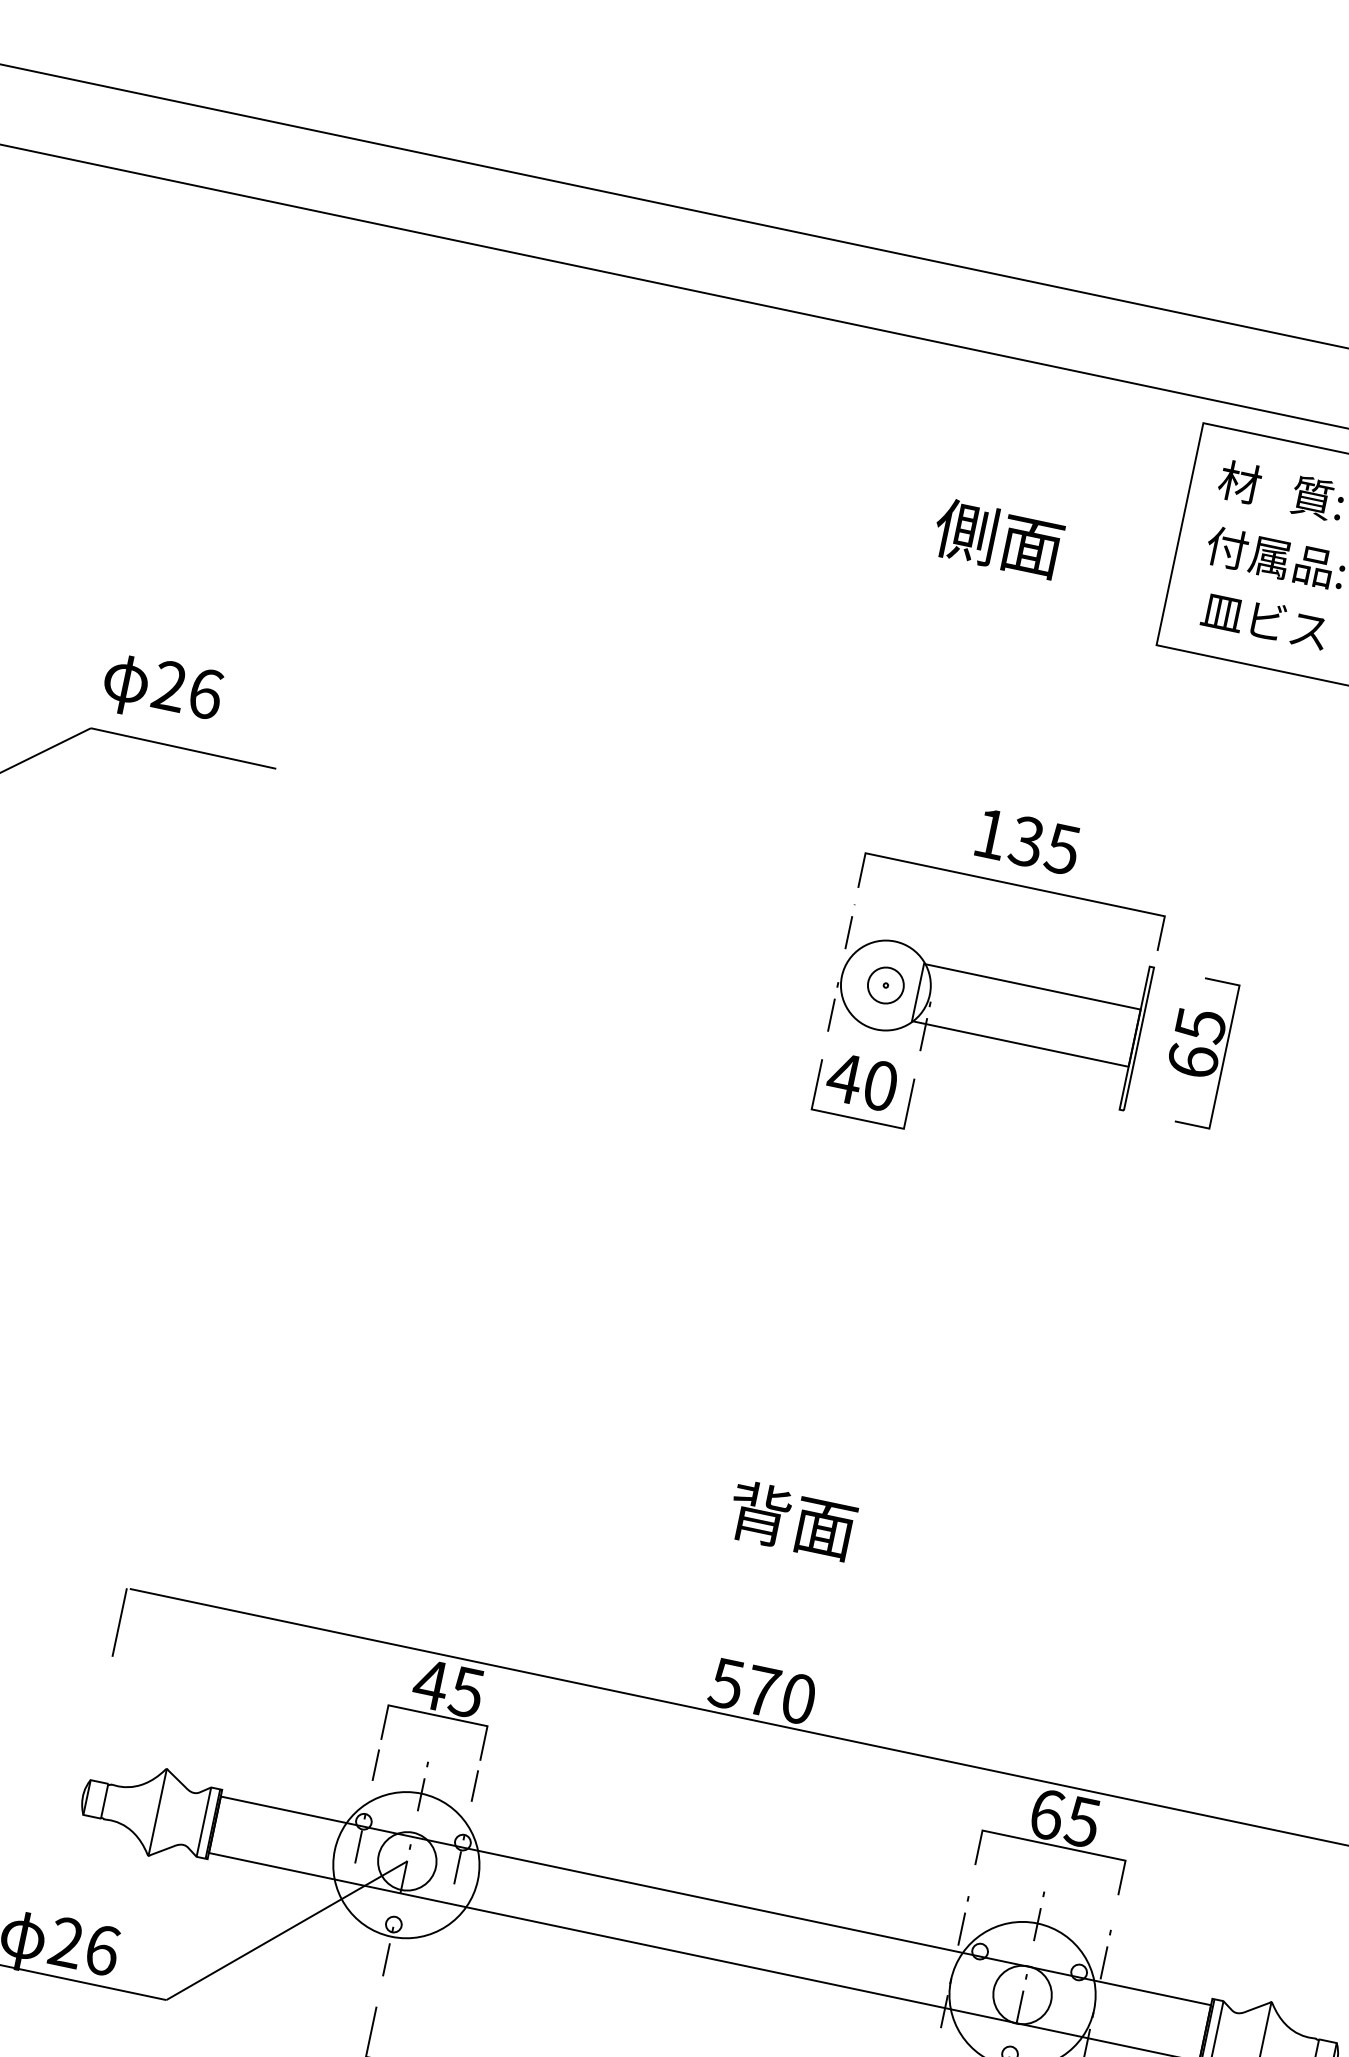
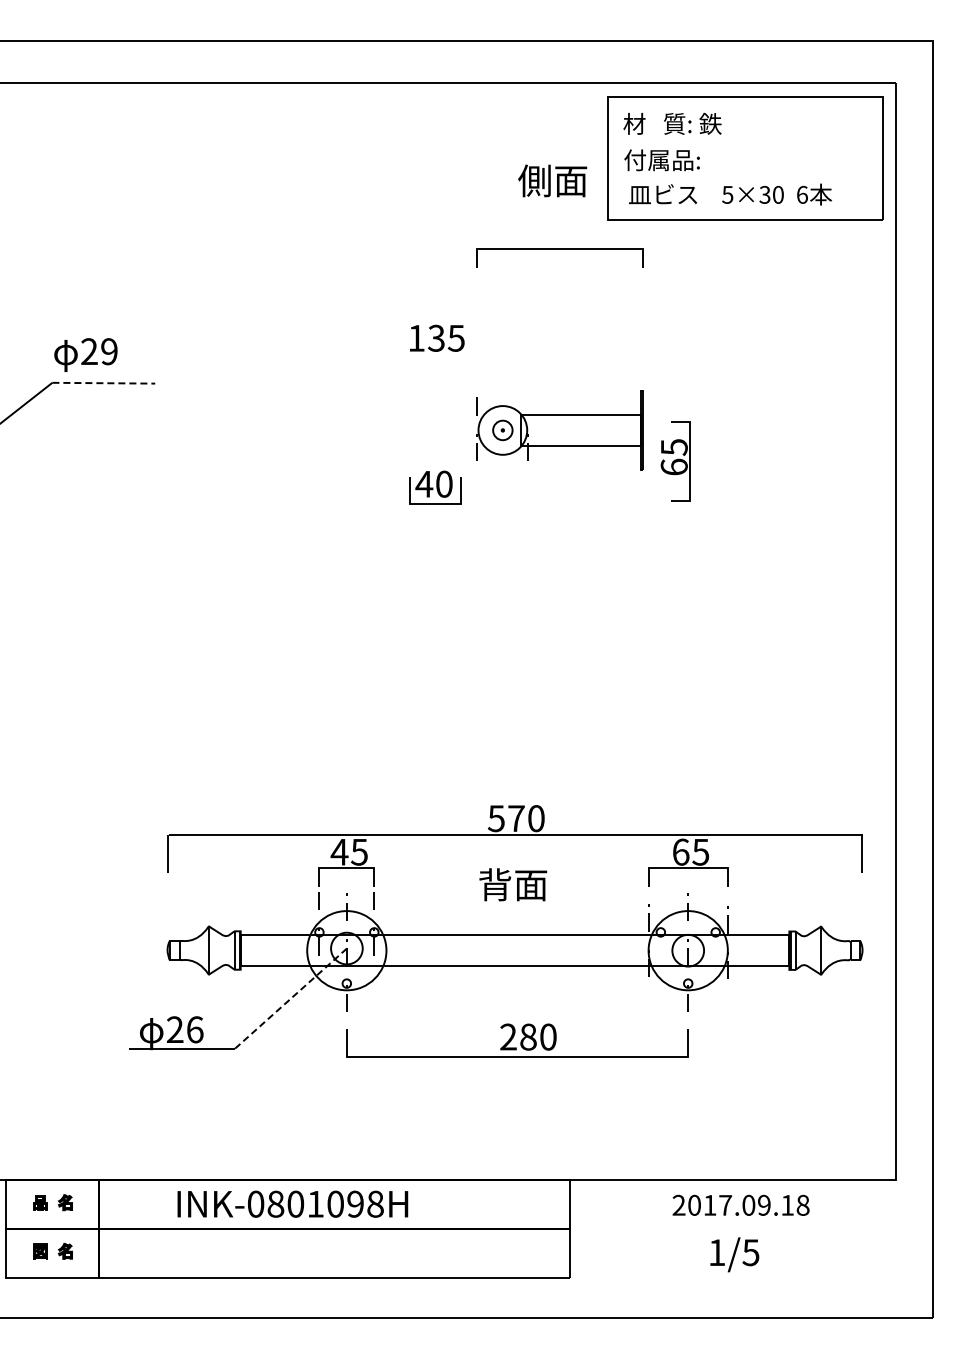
text: (998, 538) -> (552, 180), moved
text: (205, 693) -> (109, 351), 26 -> 29
line: (184, 749) -> (104, 383), solid -> dashed
text: (1028, 840) -> (437, 337), moved
line: (1013, 886) -> (559, 249), moved
part: (1197, 1051) -> (675, 461), moved
part: (863, 1088) -> (435, 487), moved
text: (793, 1520) -> (513, 884), moved
line: (286, 1931) -> (290, 999), solid -> dashed

